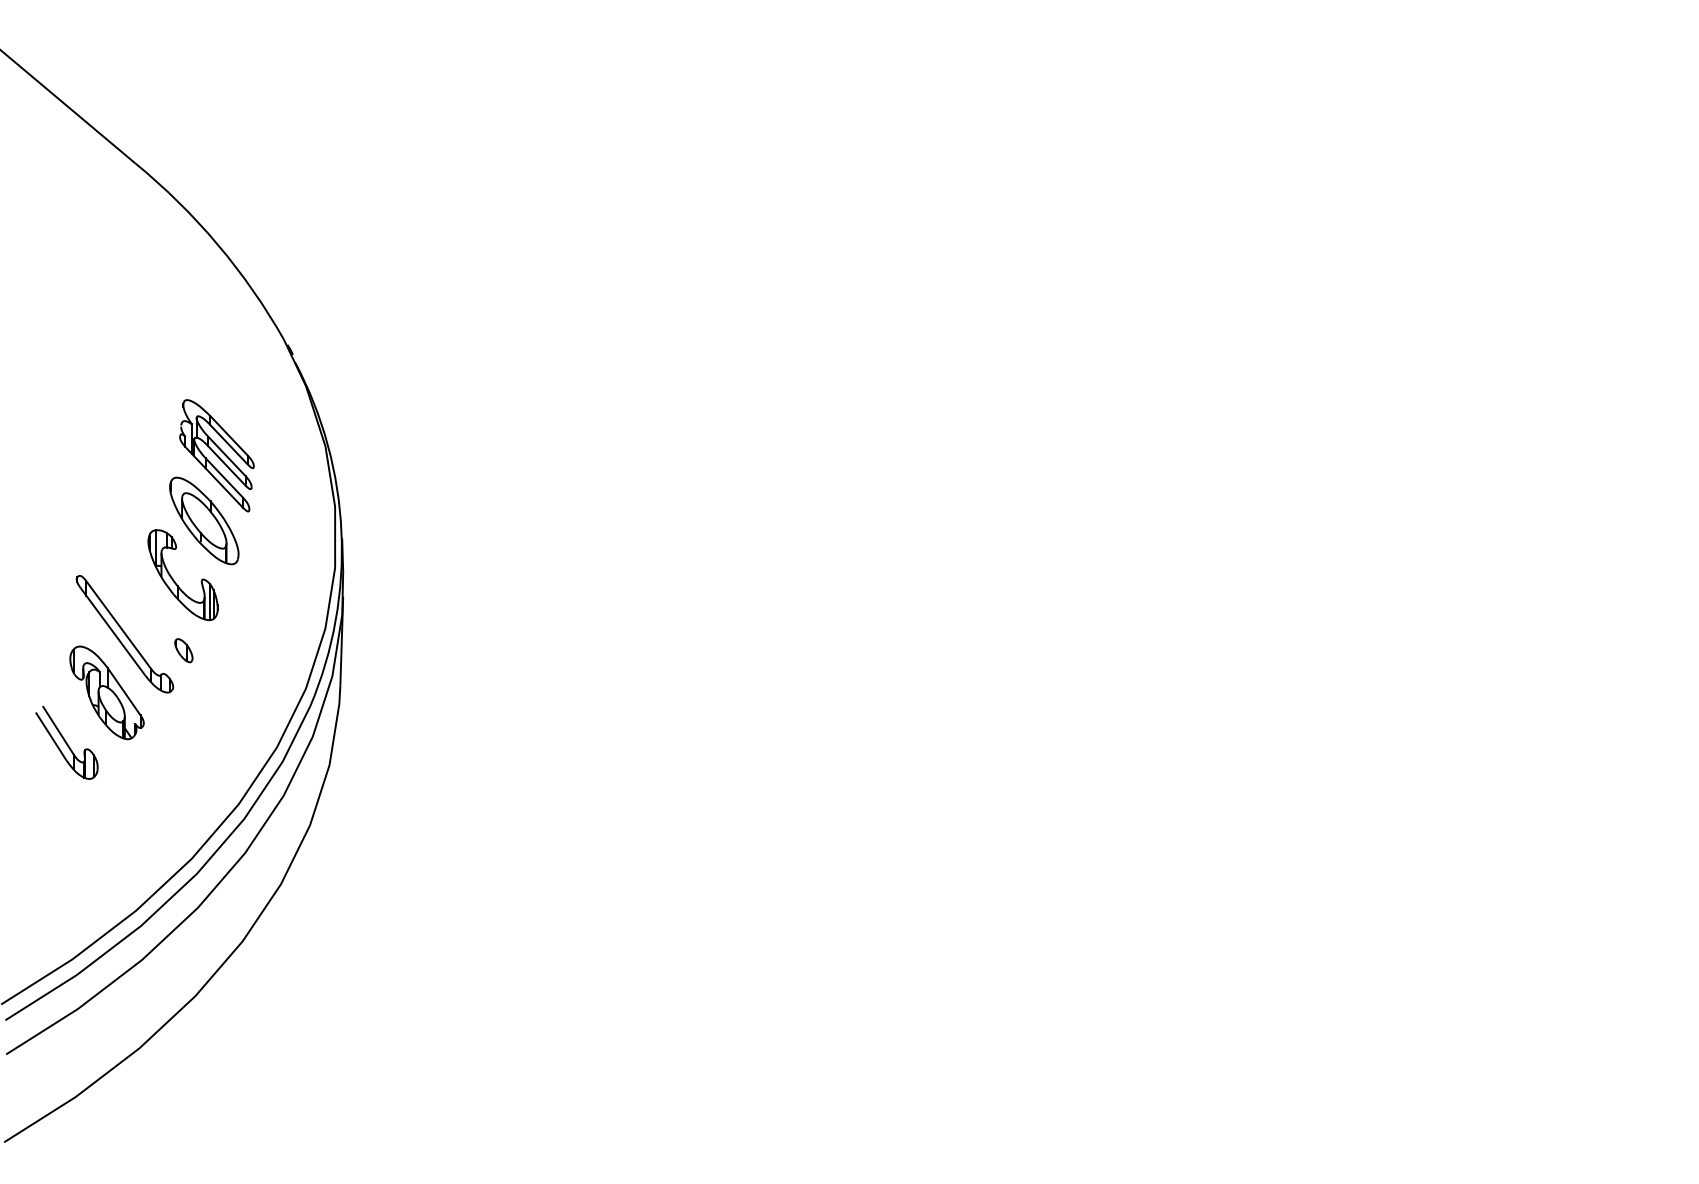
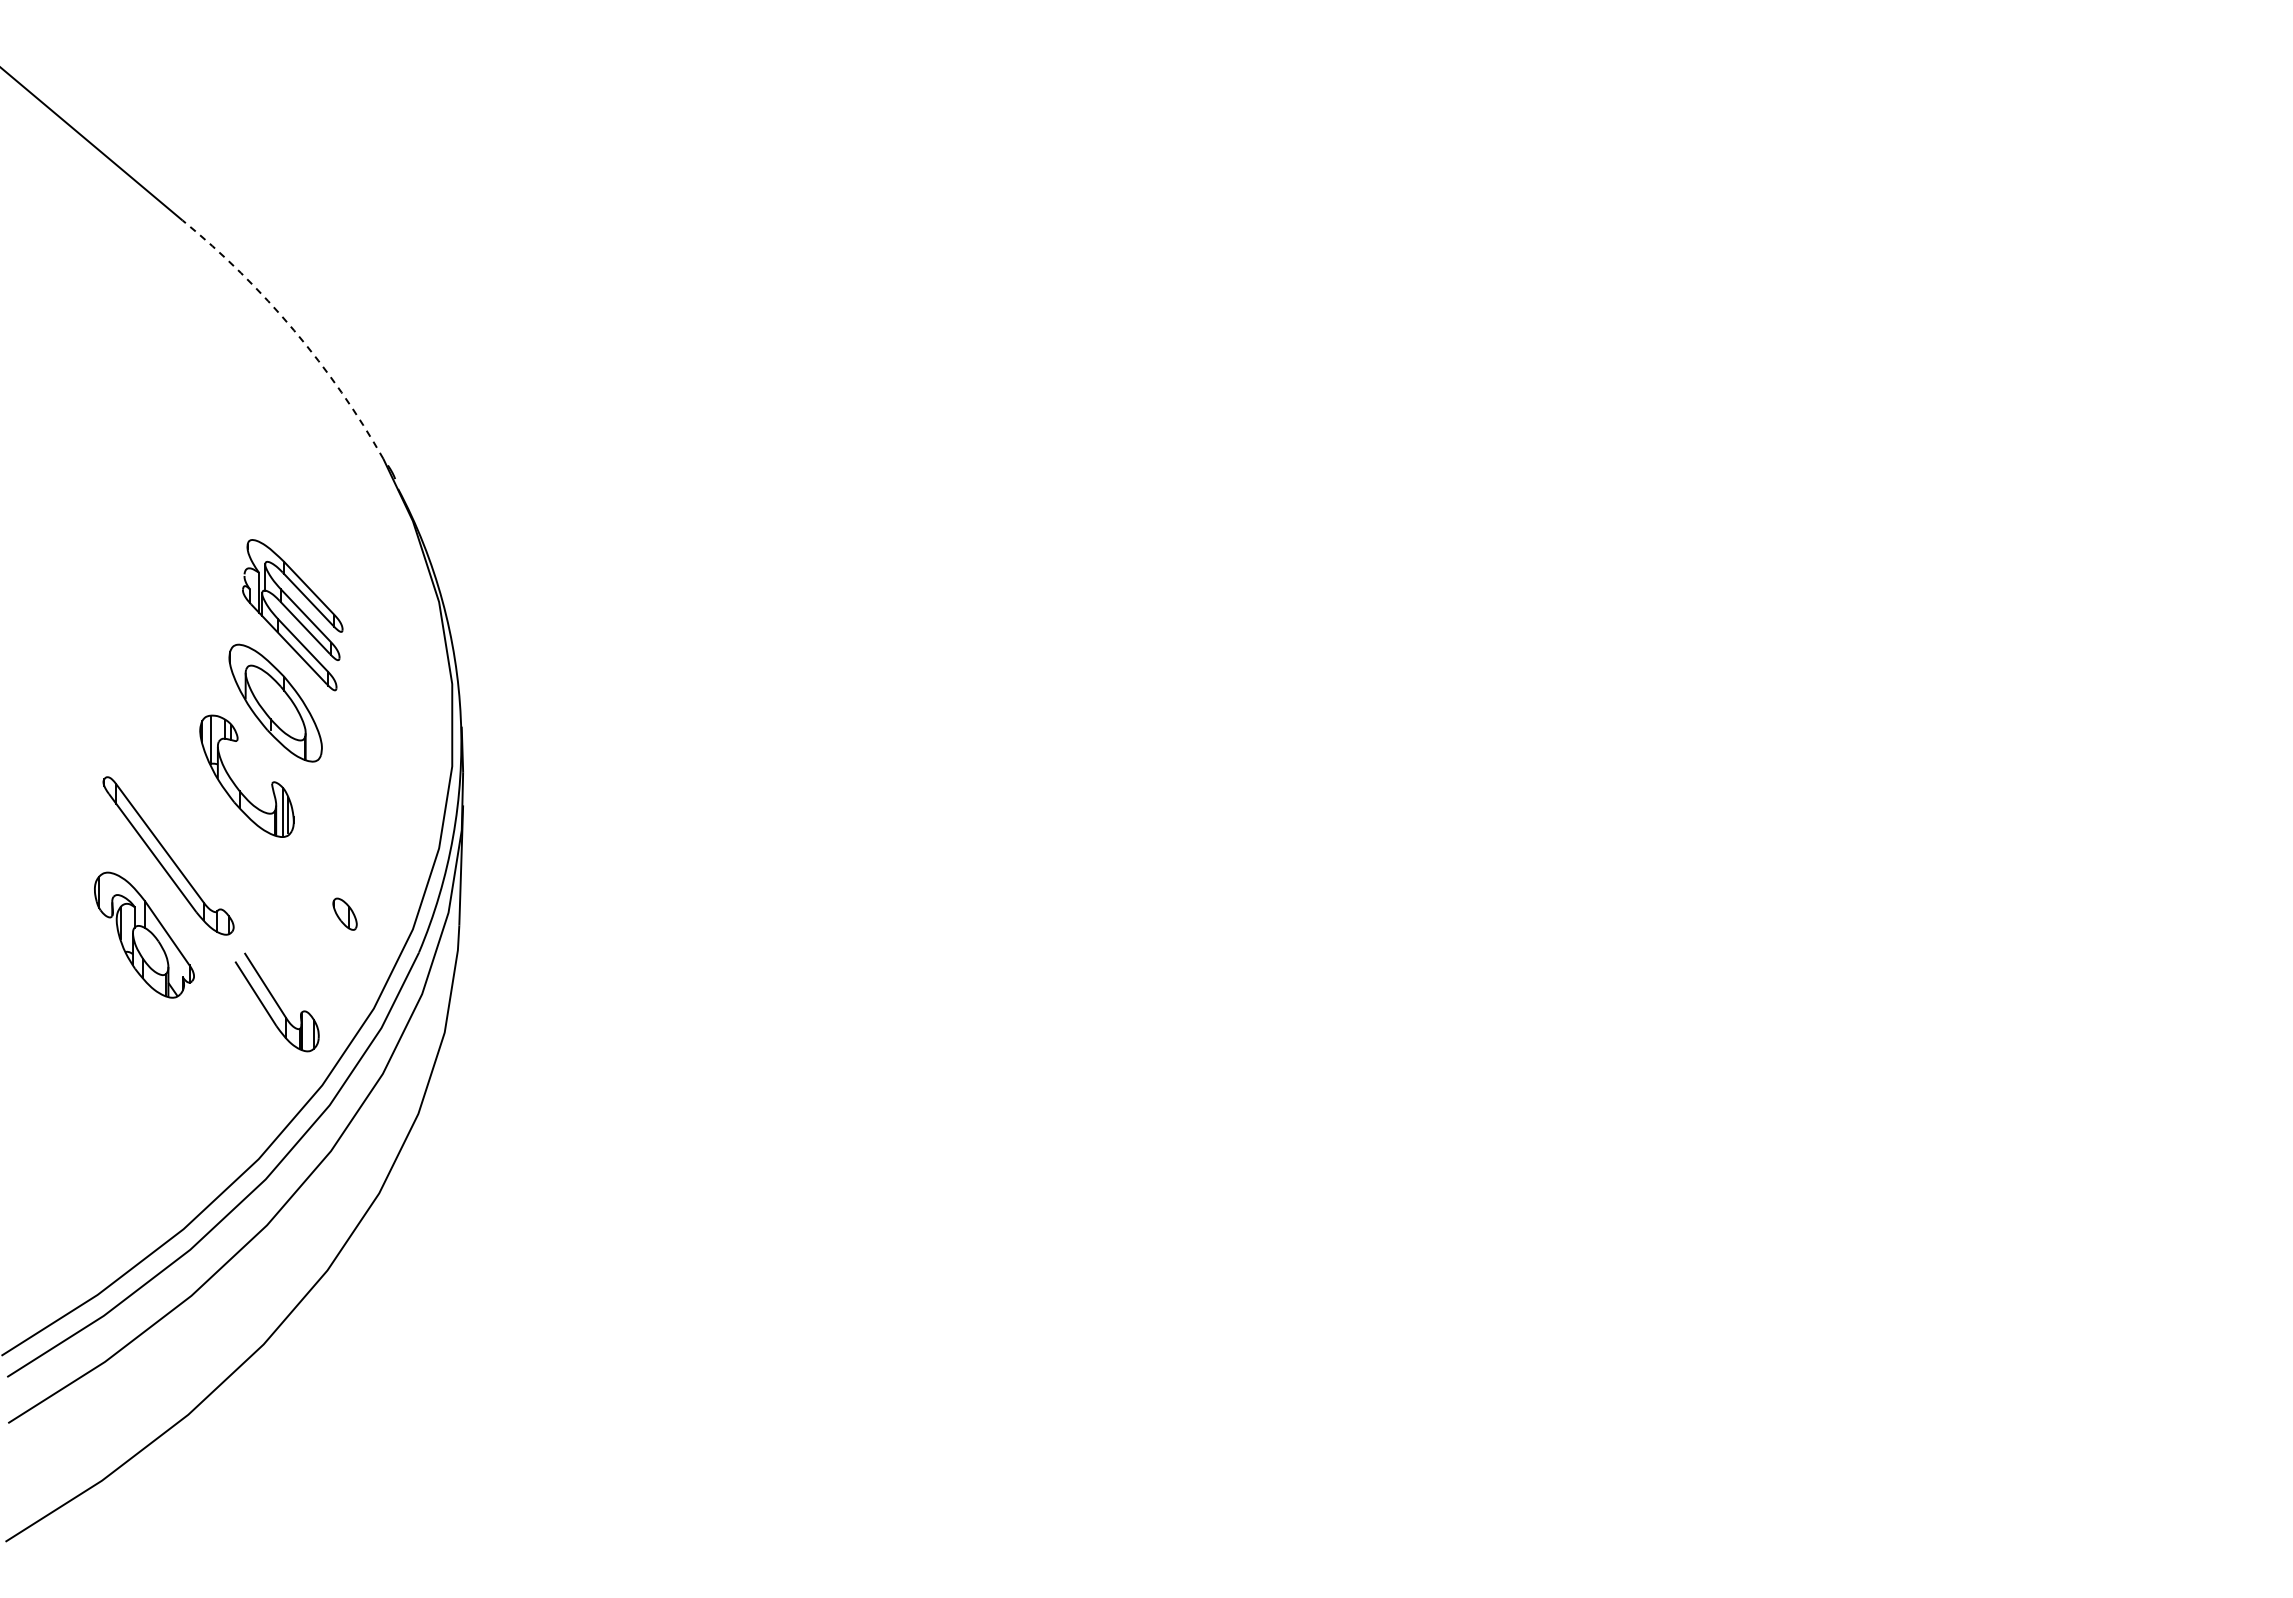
arc: (218, 244) -> (294, 330), solid -> dashed
part: (183, 650) -> (344, 913), moved
part: (66, 742) -> (276, 1002), moved

